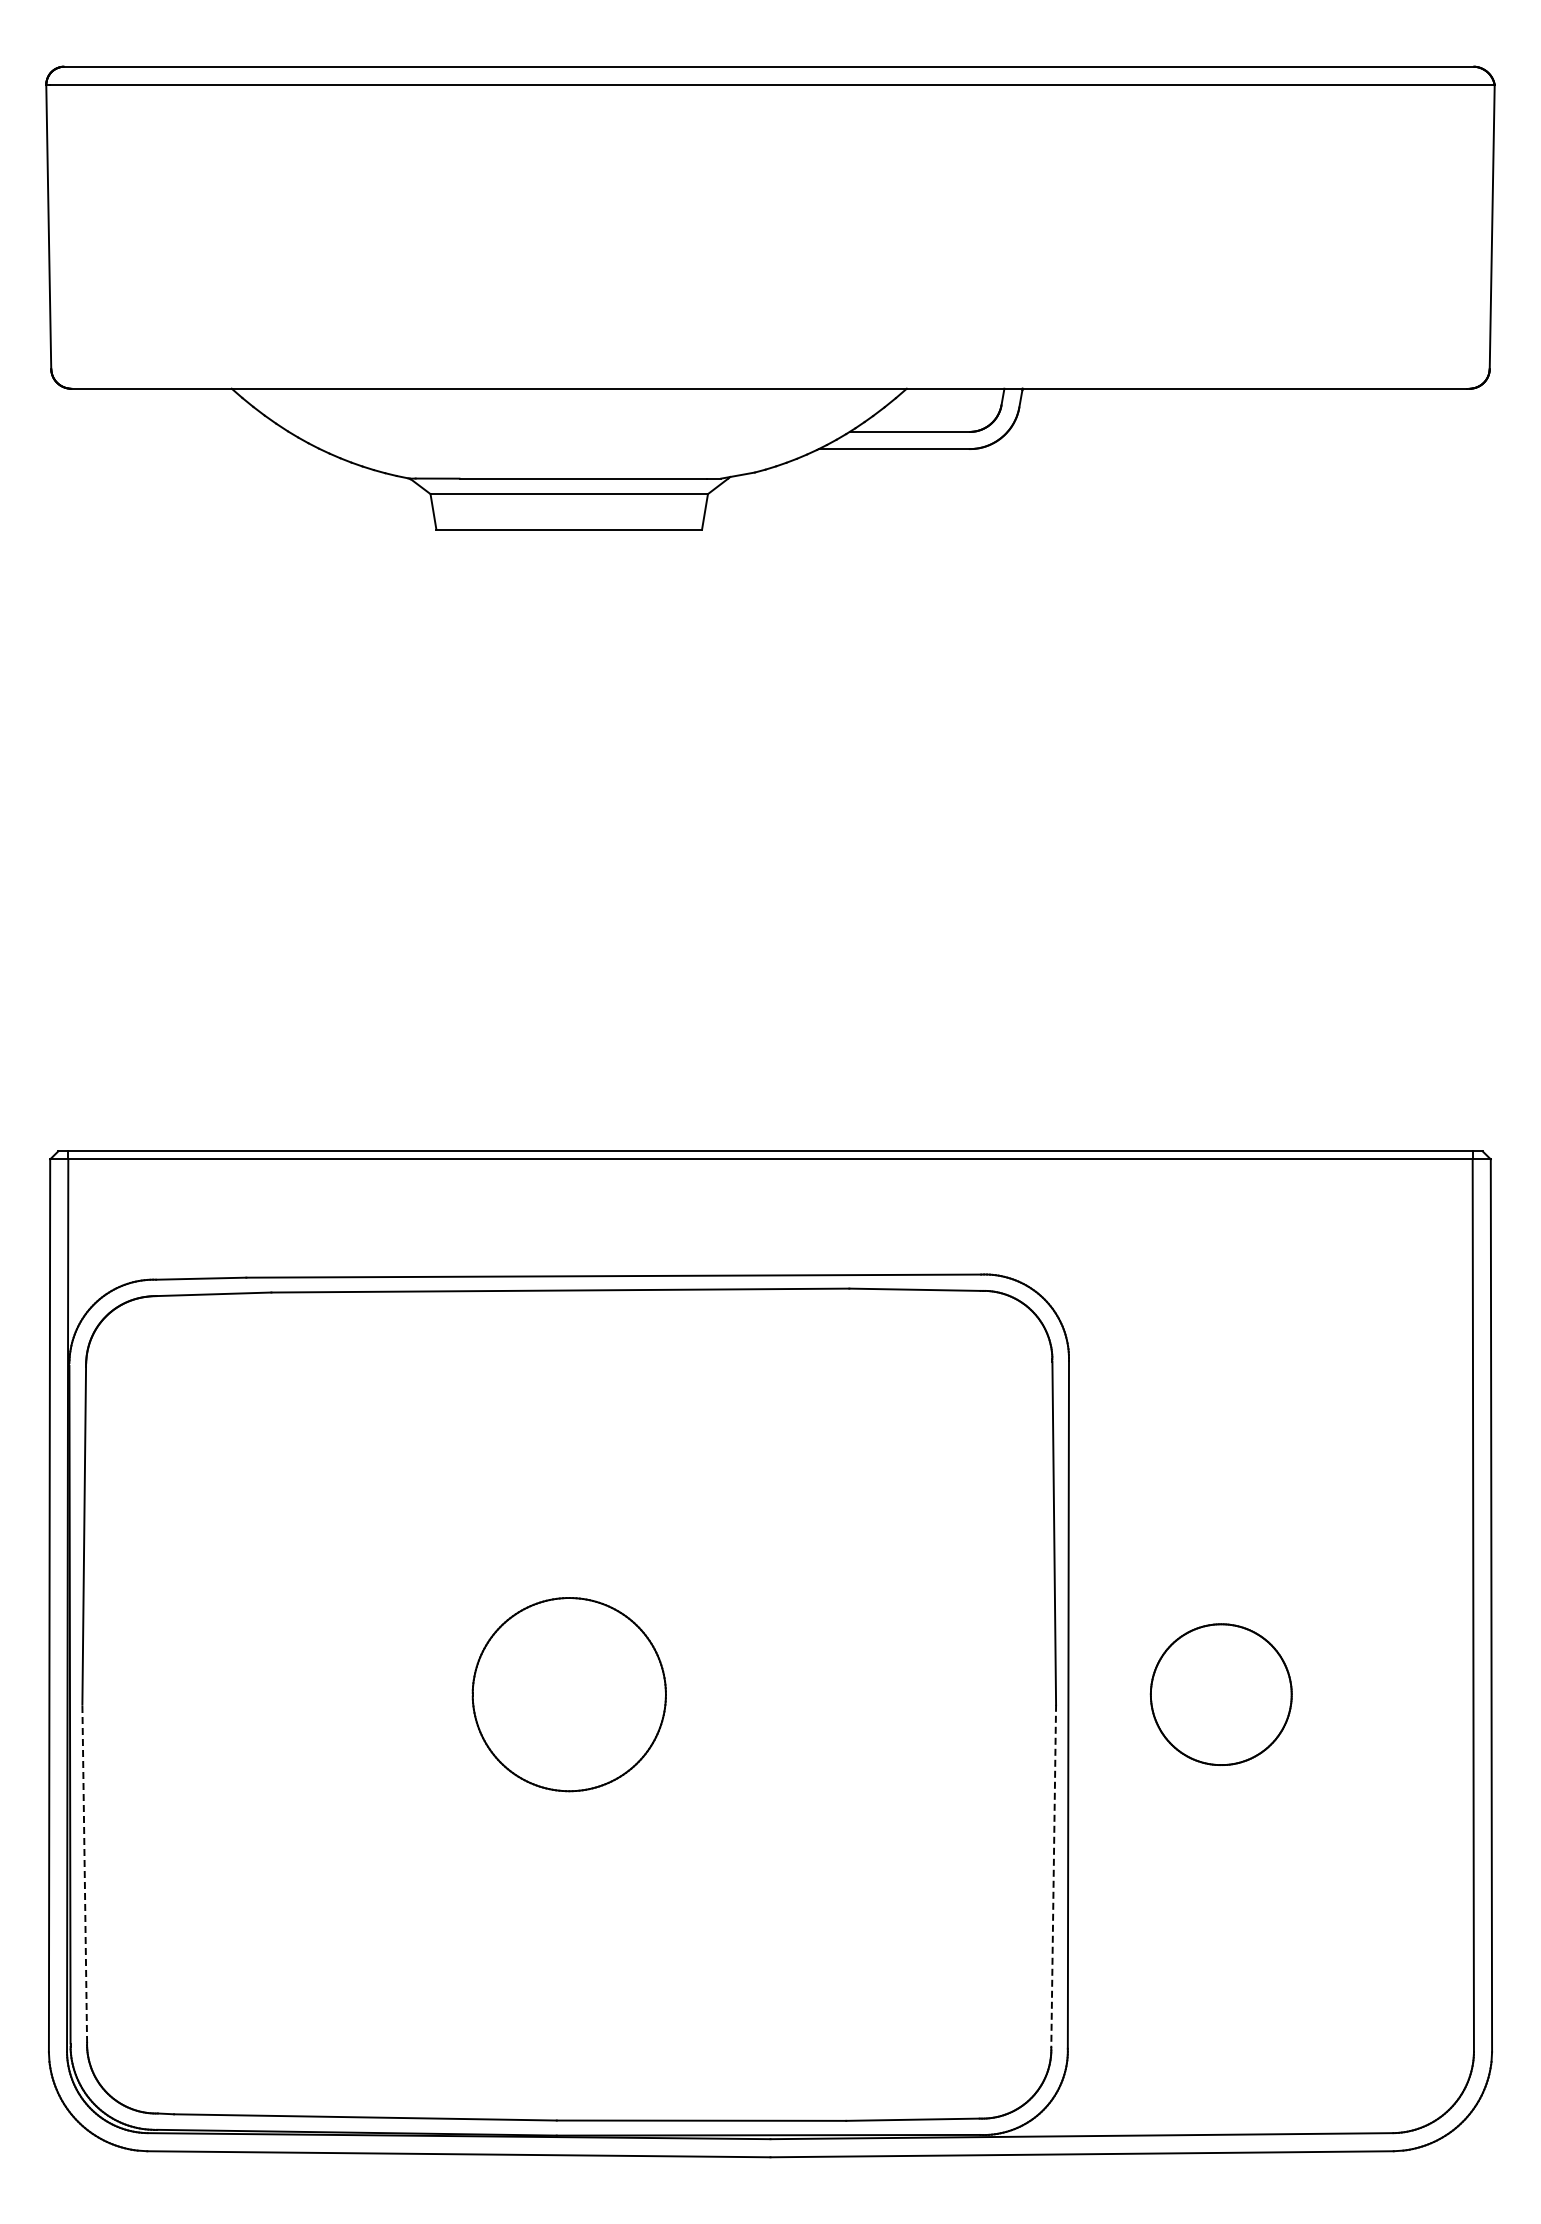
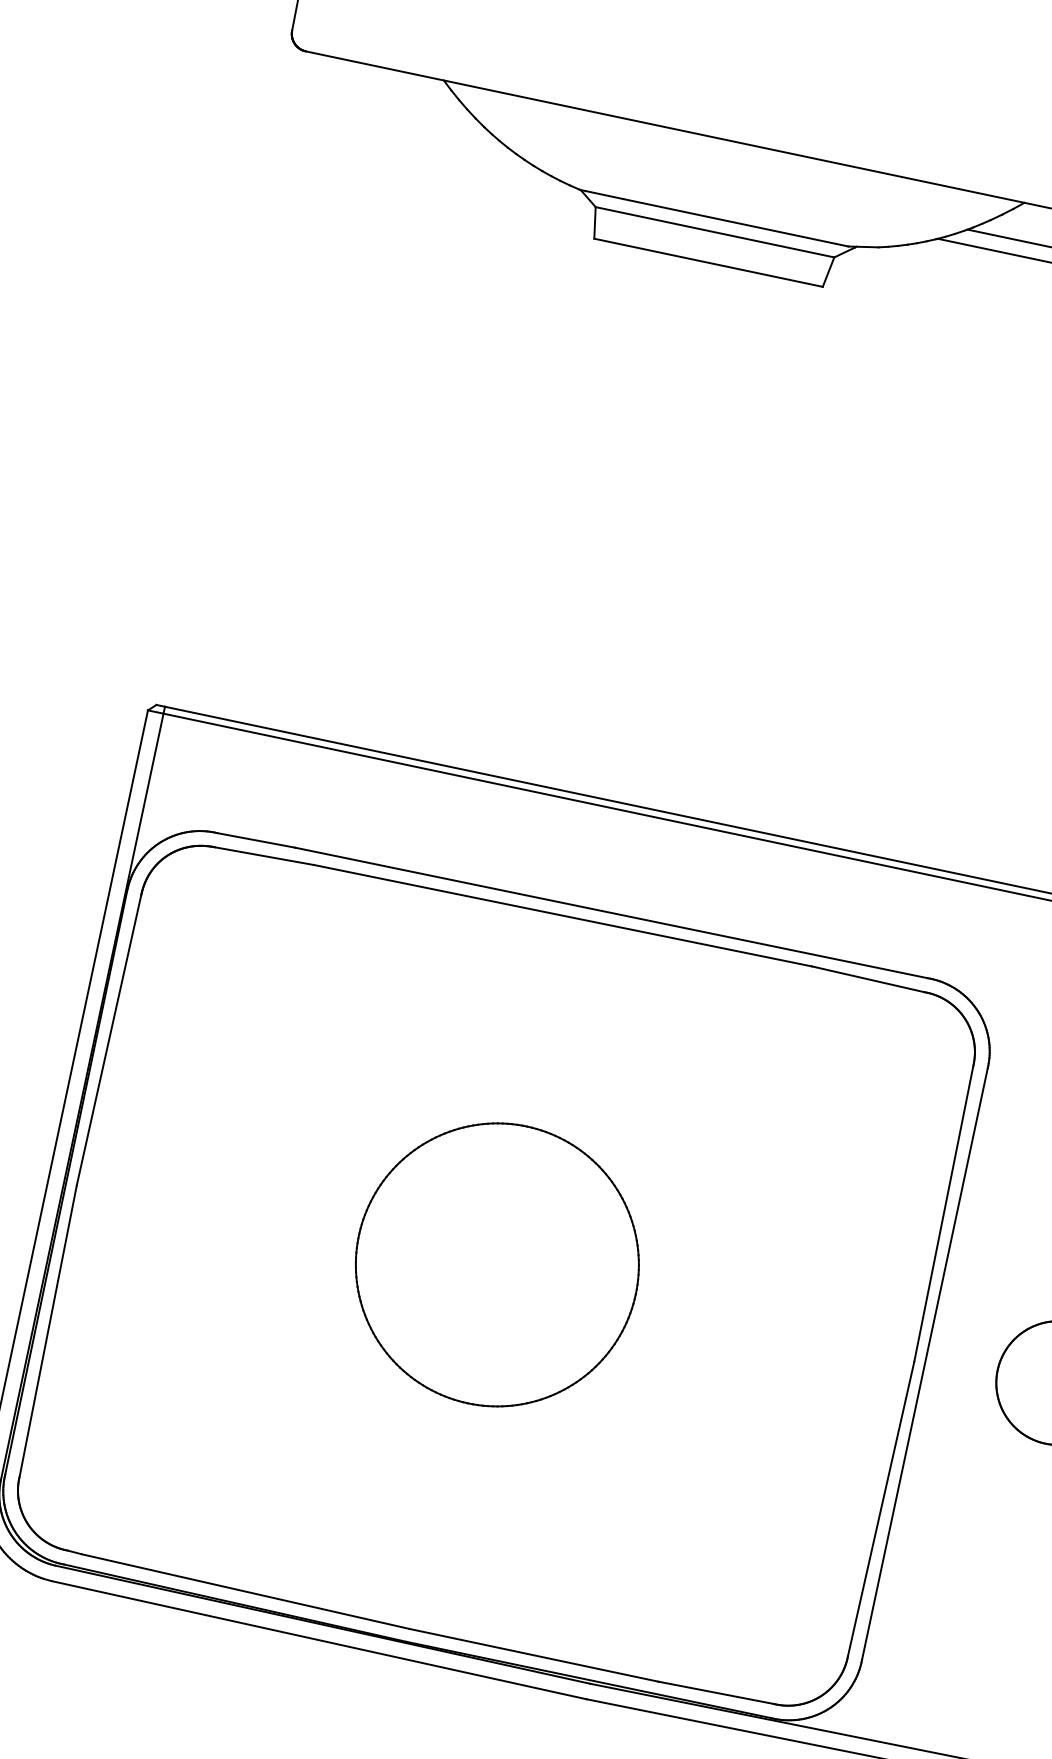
part: (569, 1694) -> (497, 1264), size x1.67
line: (84, 1873) -> (48, 1330), dashed -> solid
line: (1053, 1876) -> (880, 1509), dashed -> solid

